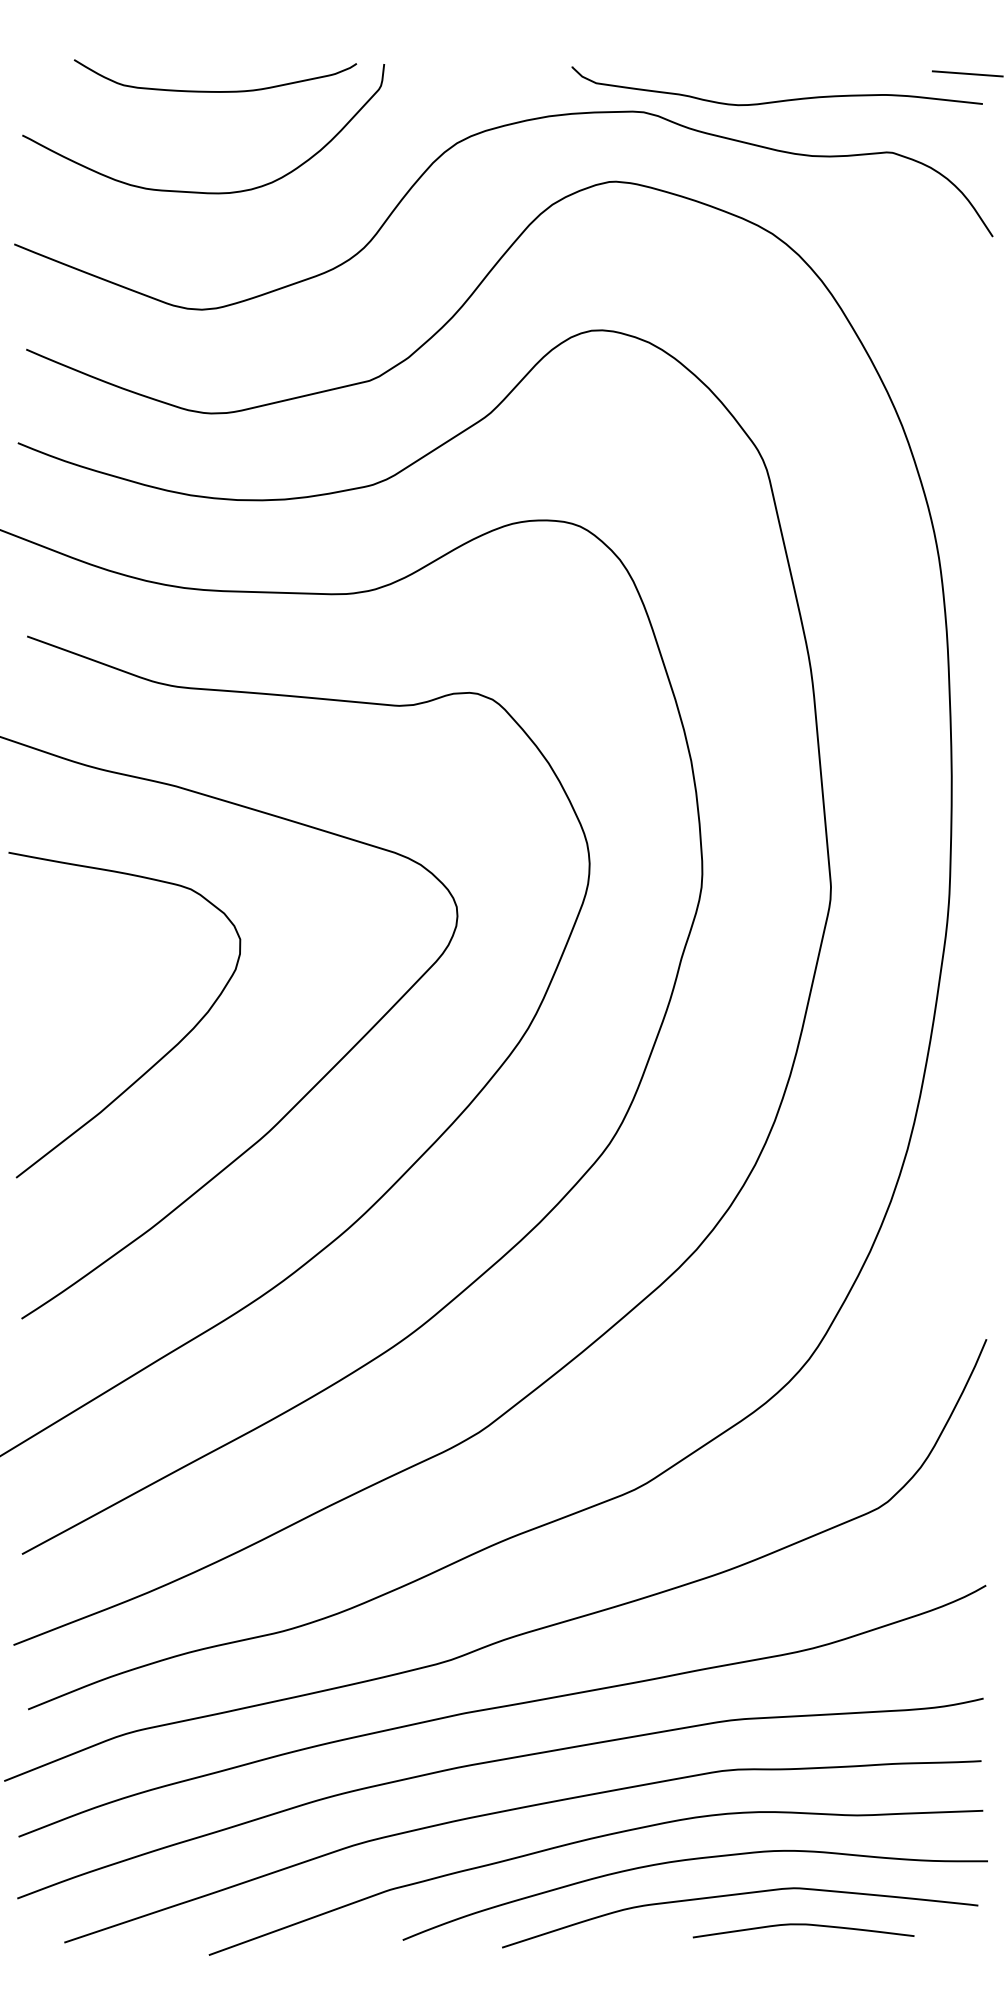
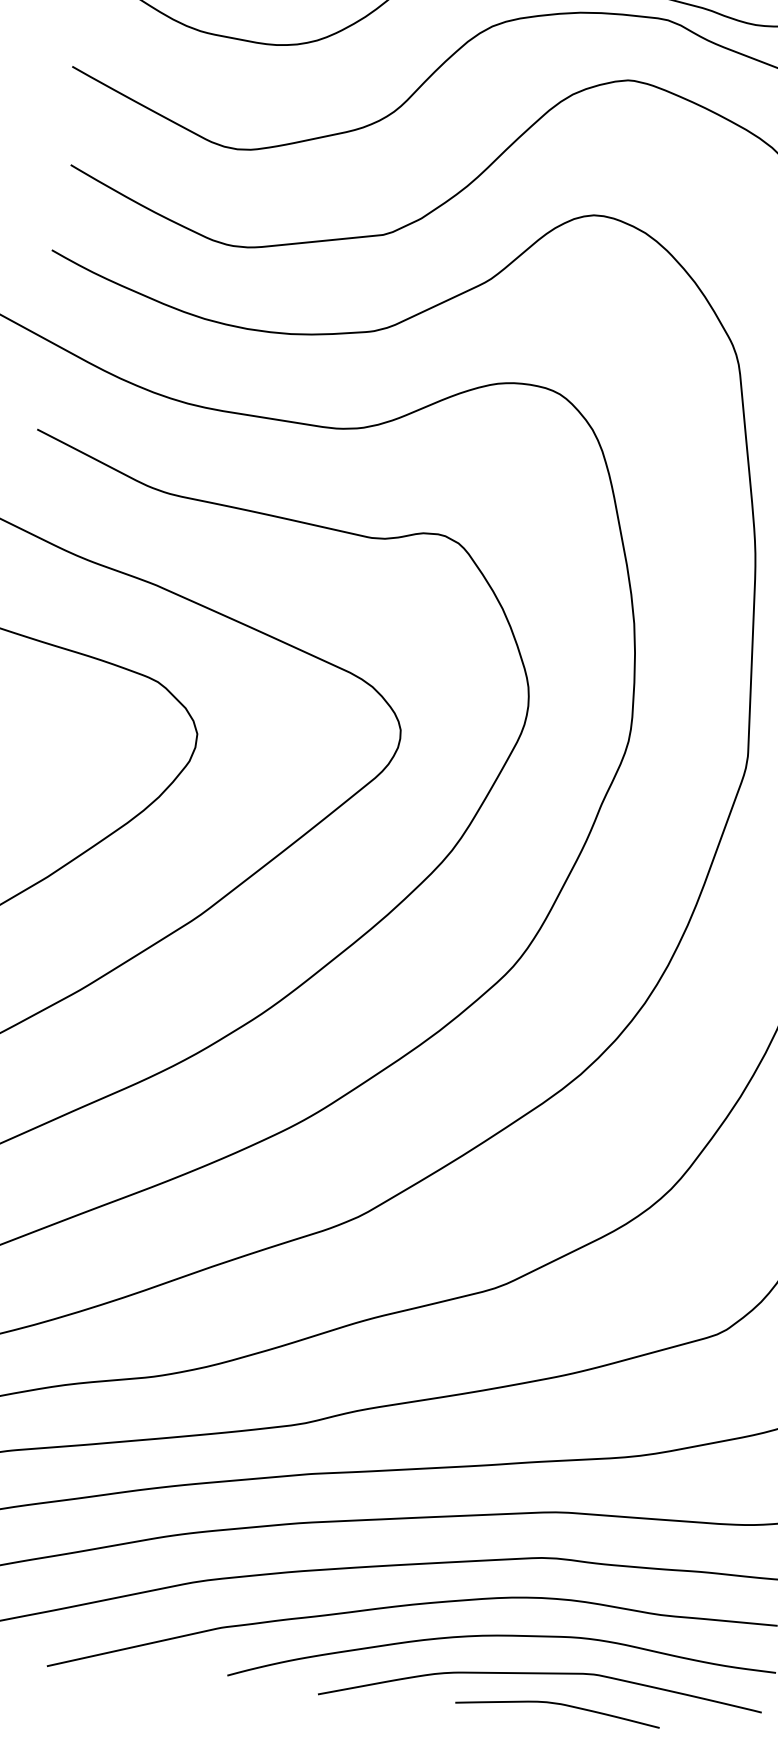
curve: (803, 1925) -> (558, 1704), moved

